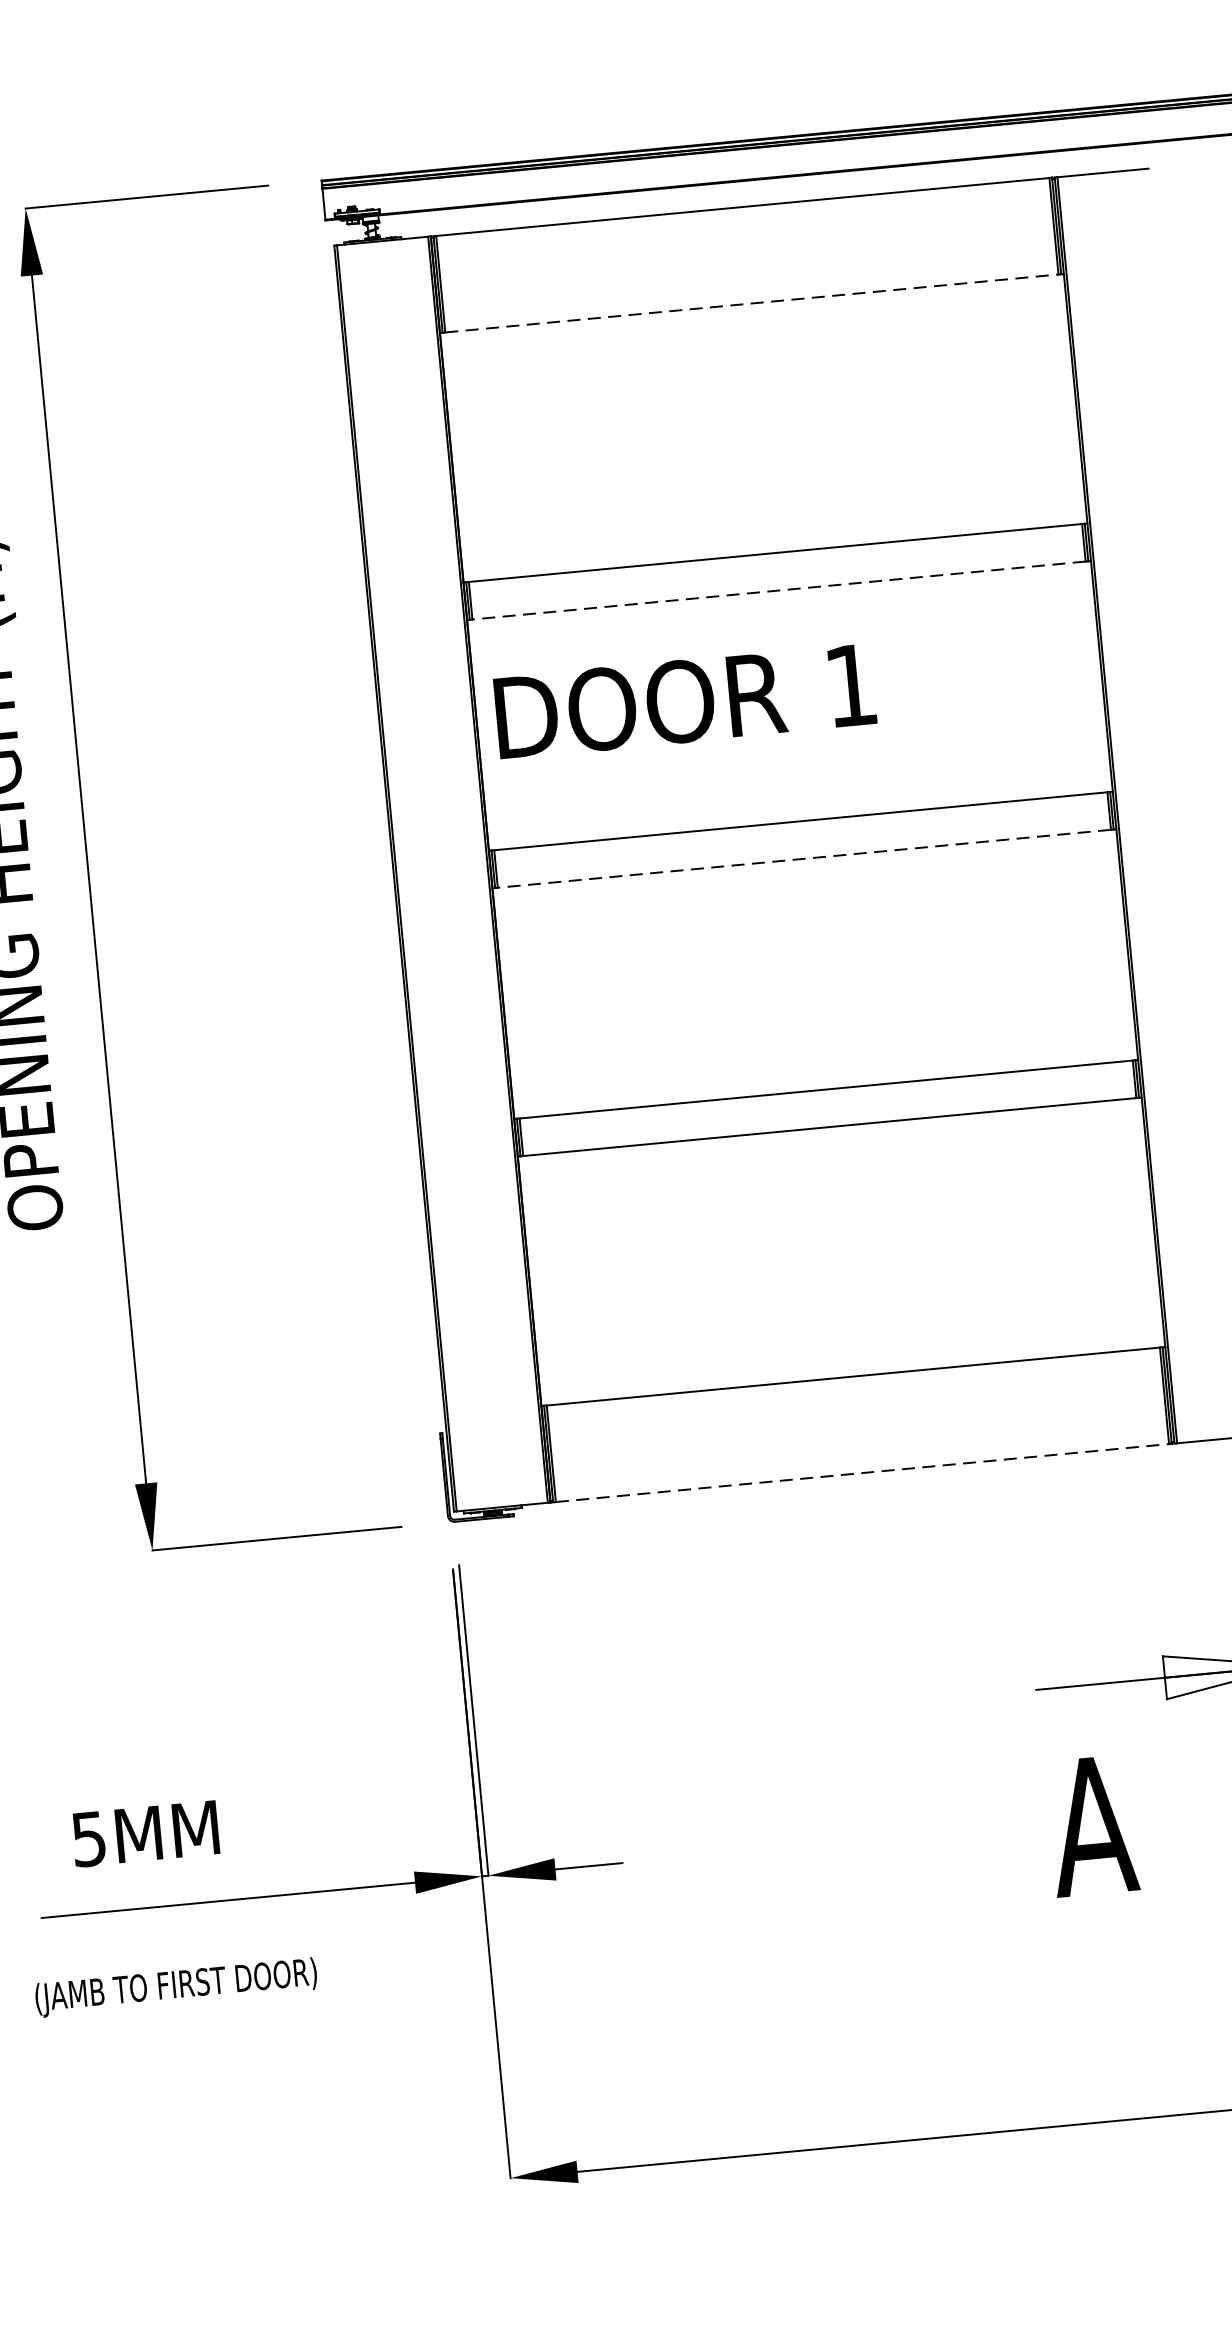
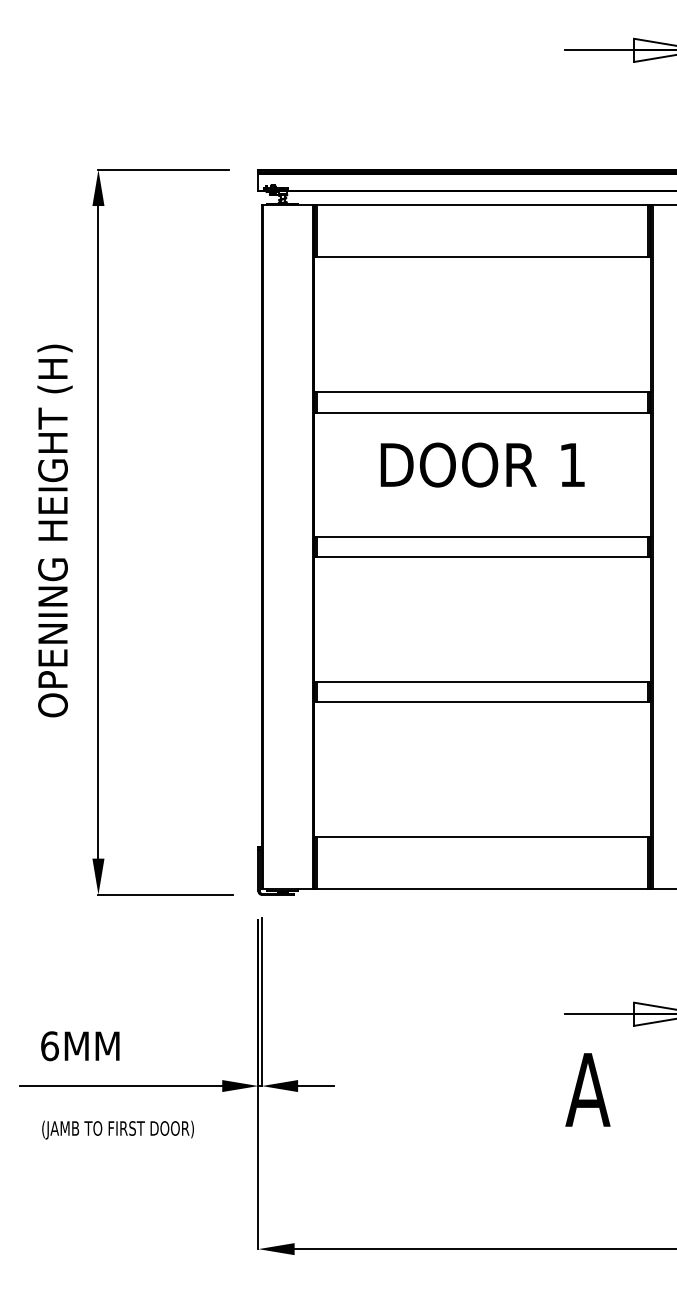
line: (751, 303) -> (482, 257), dashed -> solid
line: (778, 590) -> (482, 412), dashed -> solid
text: (684, 700) -> (482, 464), moved
line: (804, 858) -> (482, 557), dashed -> solid
line: (862, 1473) -> (482, 889), dashed -> solid
text: (88, 1839) -> (49, 1046), 5MM -> 6MM
text: (175, 1986) -> (117, 1129), moved

